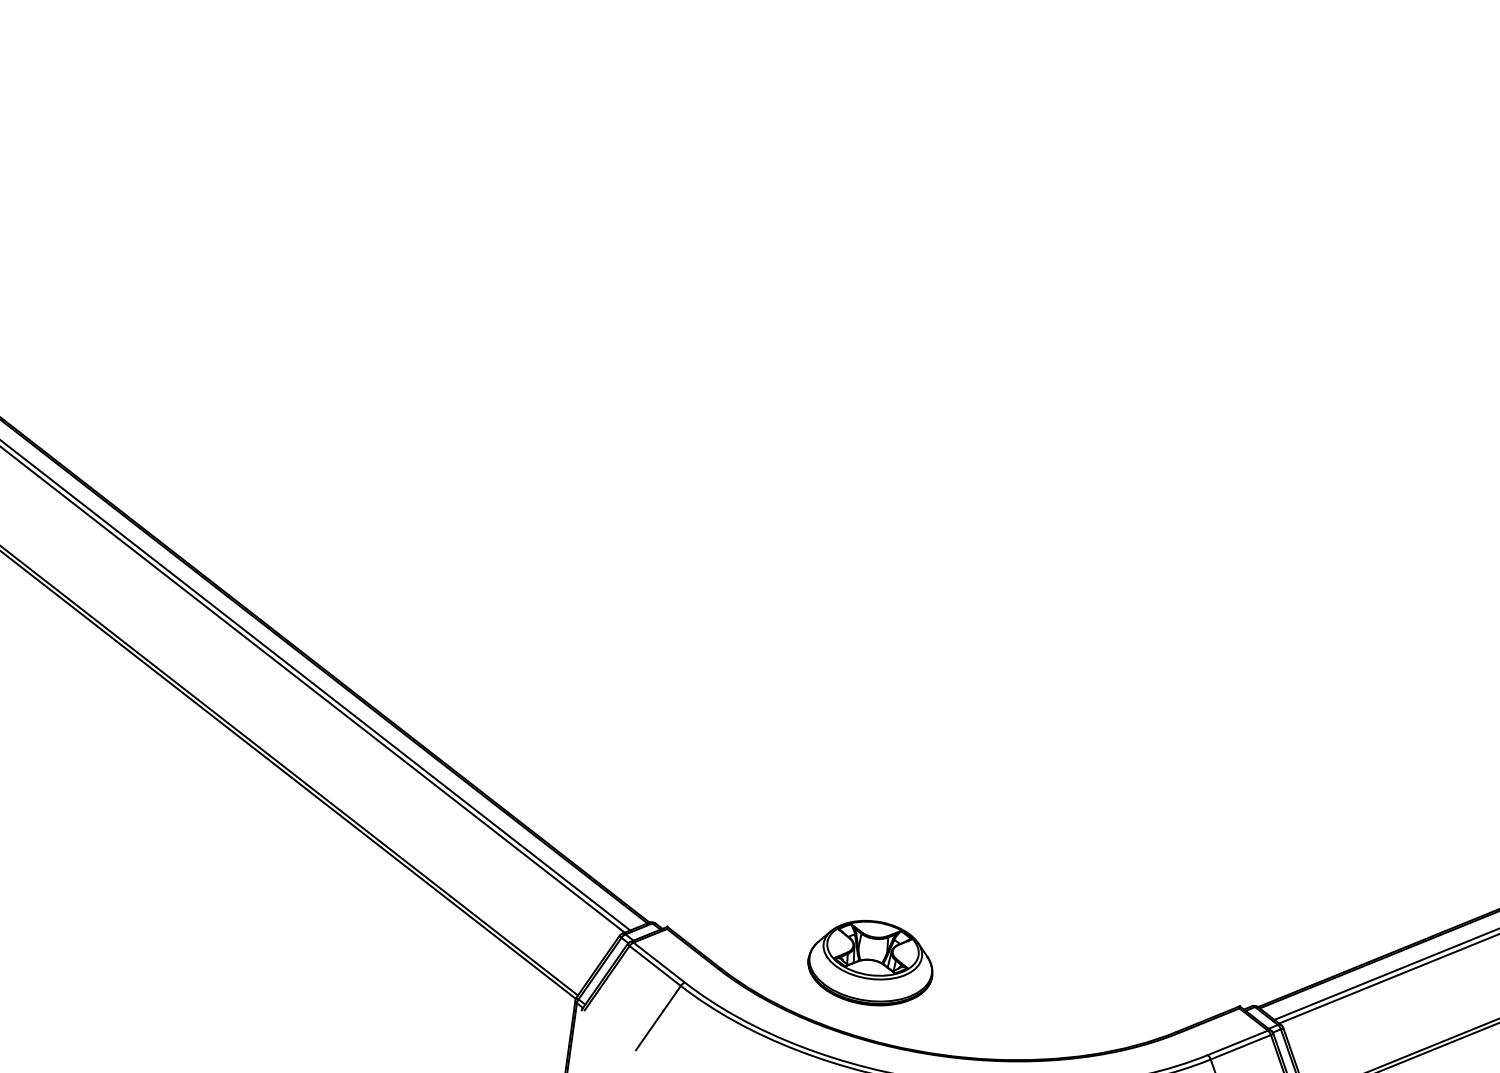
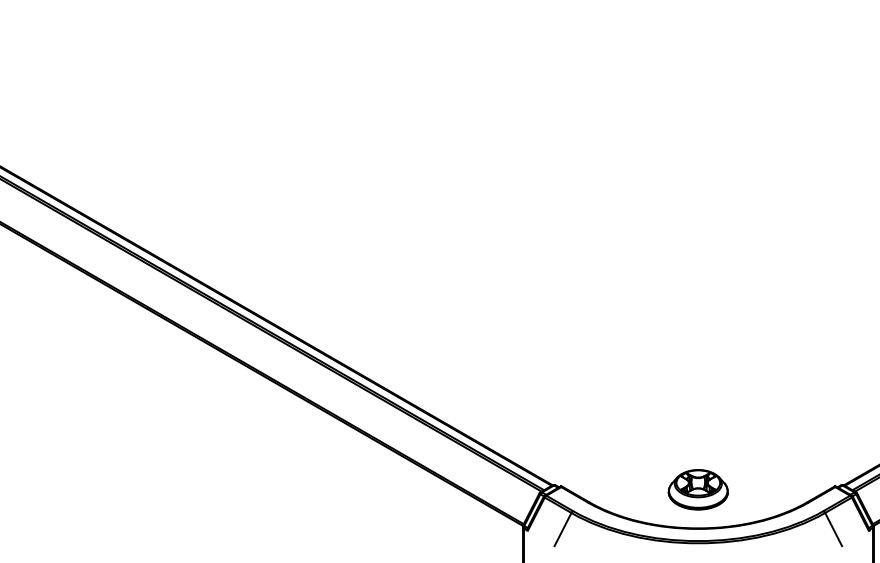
part: (869, 962) -> (697, 489), moved

